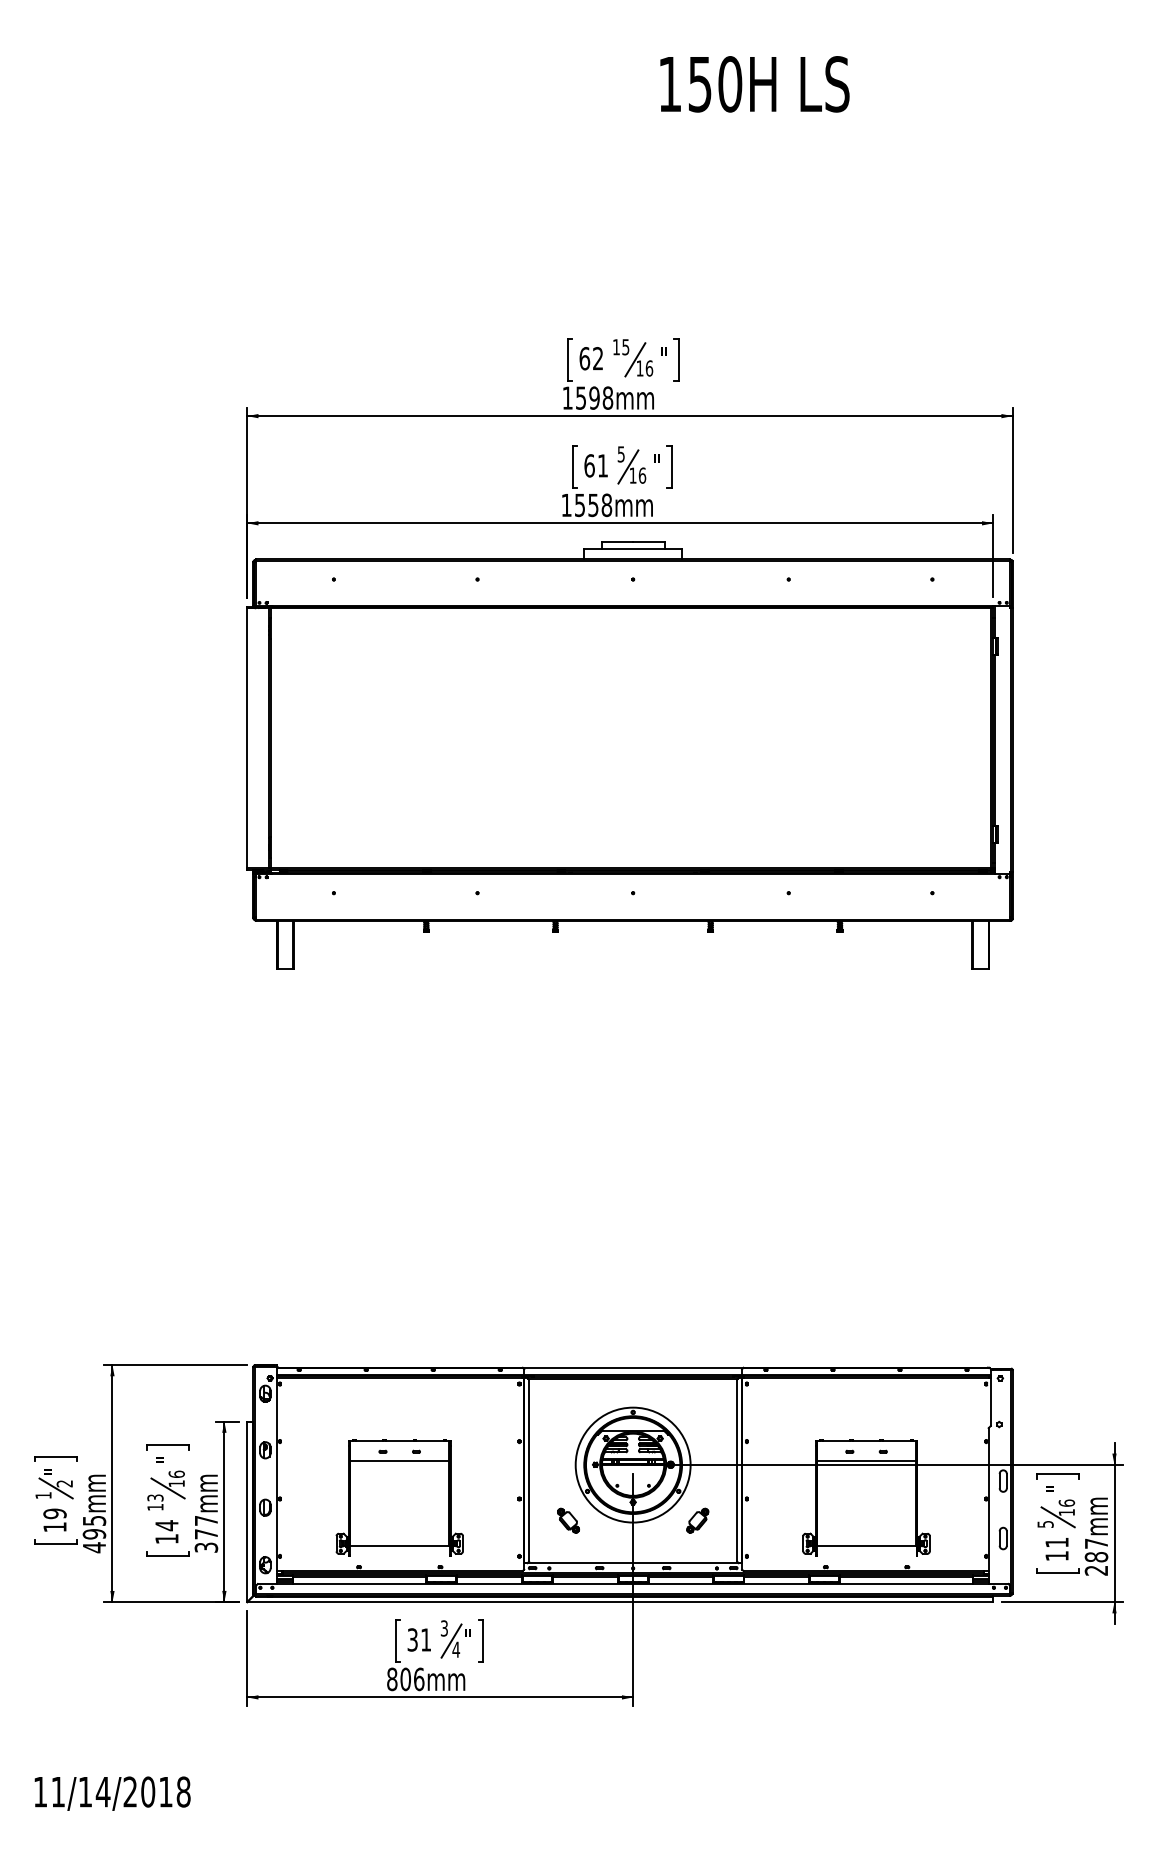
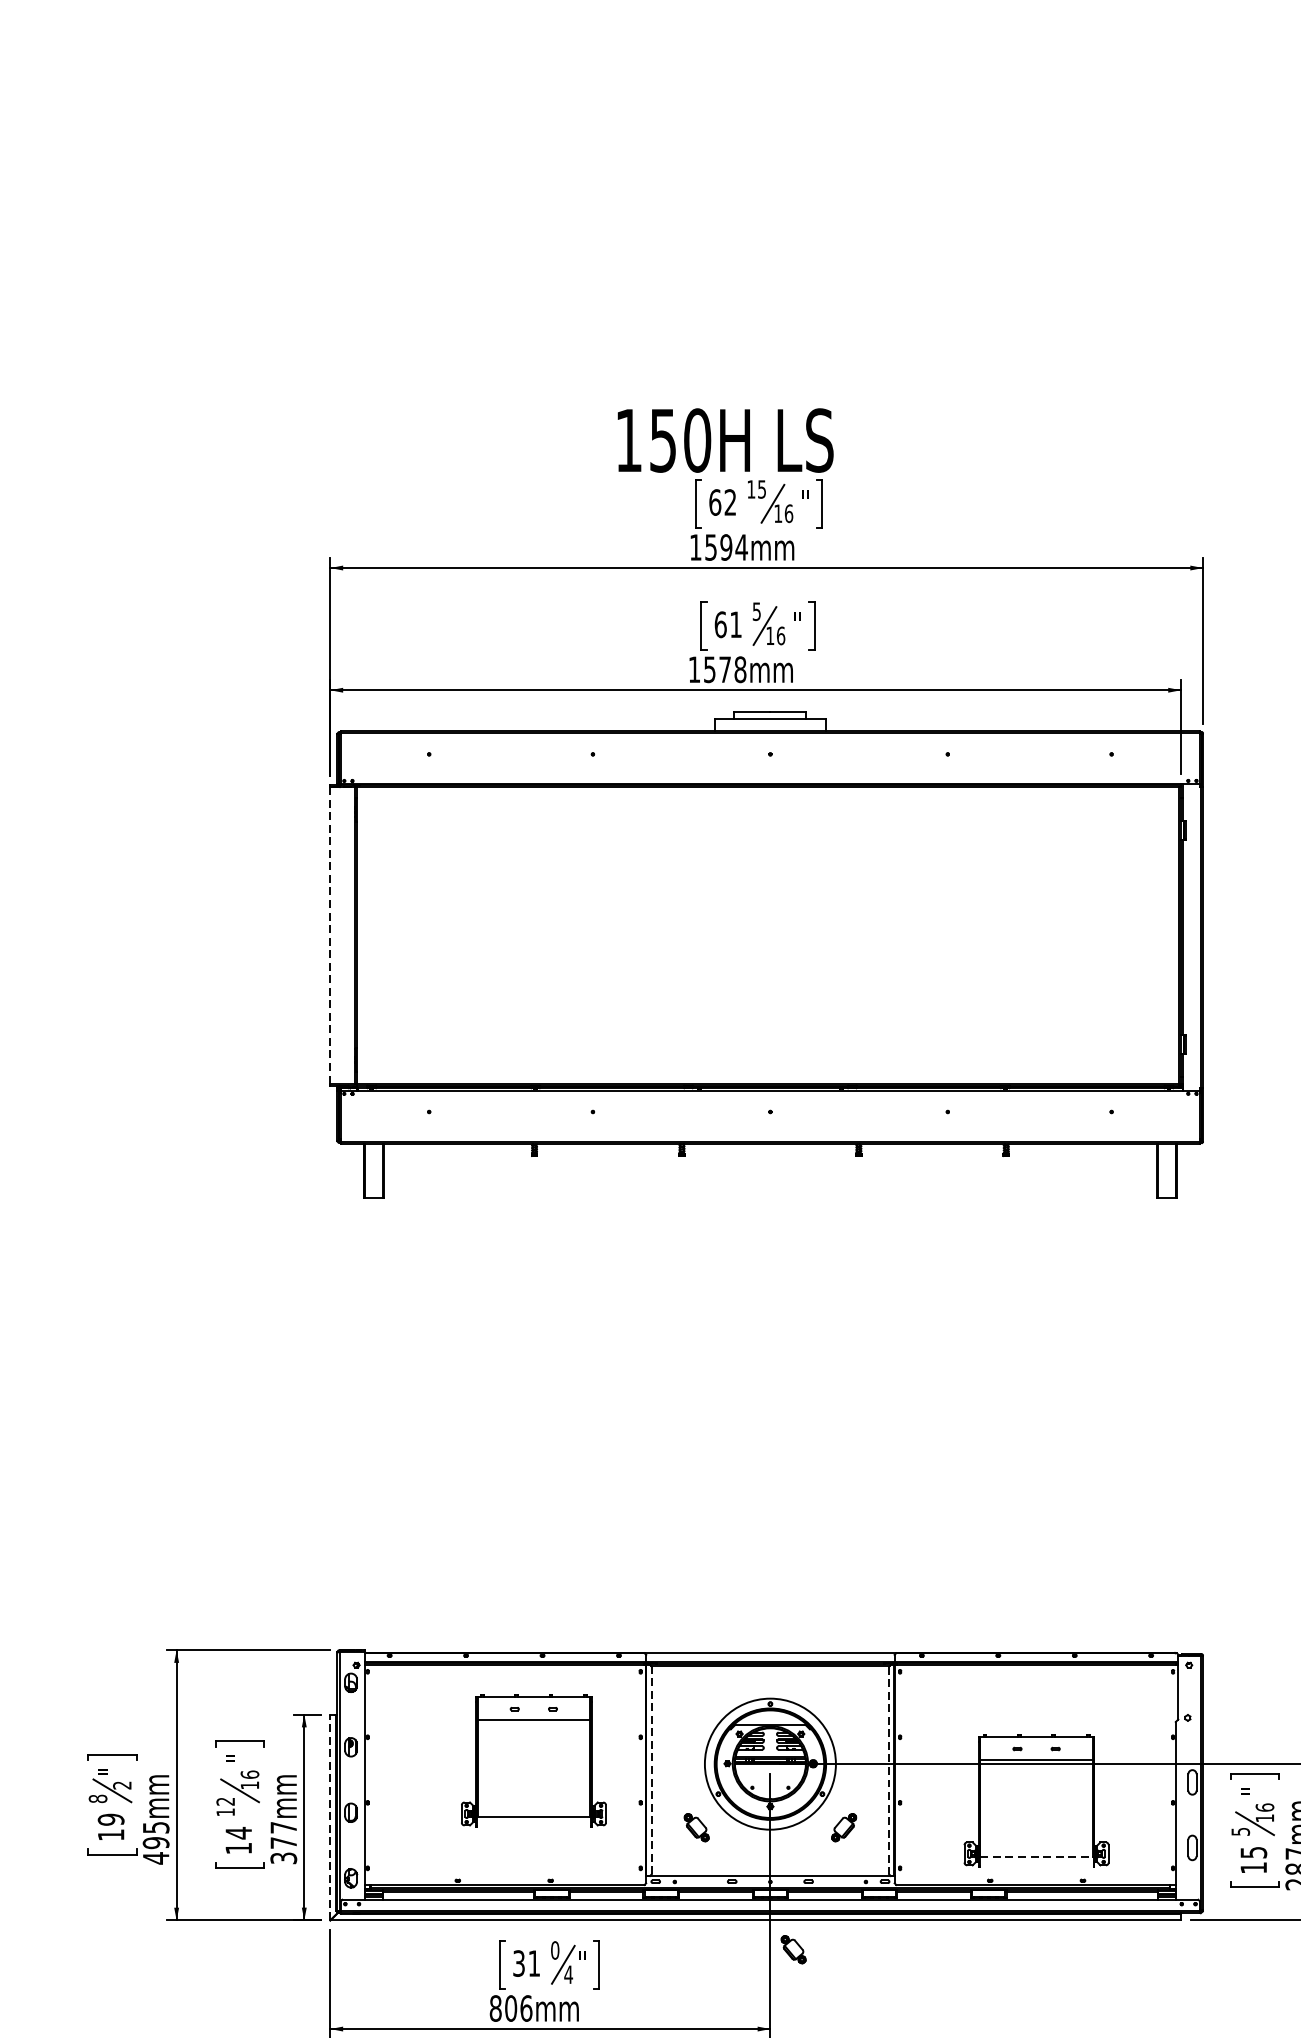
text: (754, 84) -> (725, 440), moved
text: (607, 397) -> (741, 546), 1598mm -> 1594mm
text: (593, 505) -> (725, 669), 1558mm -> 1578mm
line: (247, 738) -> (330, 935), solid -> dashed
line: (529, 1470) -> (652, 1770), solid -> dashed
line: (737, 1471) -> (889, 1771), solid -> dashed
text: (43, 1495) -> (98, 1798), 1 -> 8
text: (155, 1497) -> (225, 1801), 13 -> 12
part: (399, 1497) -> (533, 1761), moved
line: (247, 1511) -> (330, 1817), solid -> dashed
text: (1056, 1542) -> (1253, 1852), 11 -> 15
line: (867, 1546) -> (1037, 1856), solid -> dashed
part: (653, 1627) -> (793, 1949), added
text: (444, 1628) -> (555, 1950), 3 -> 0

